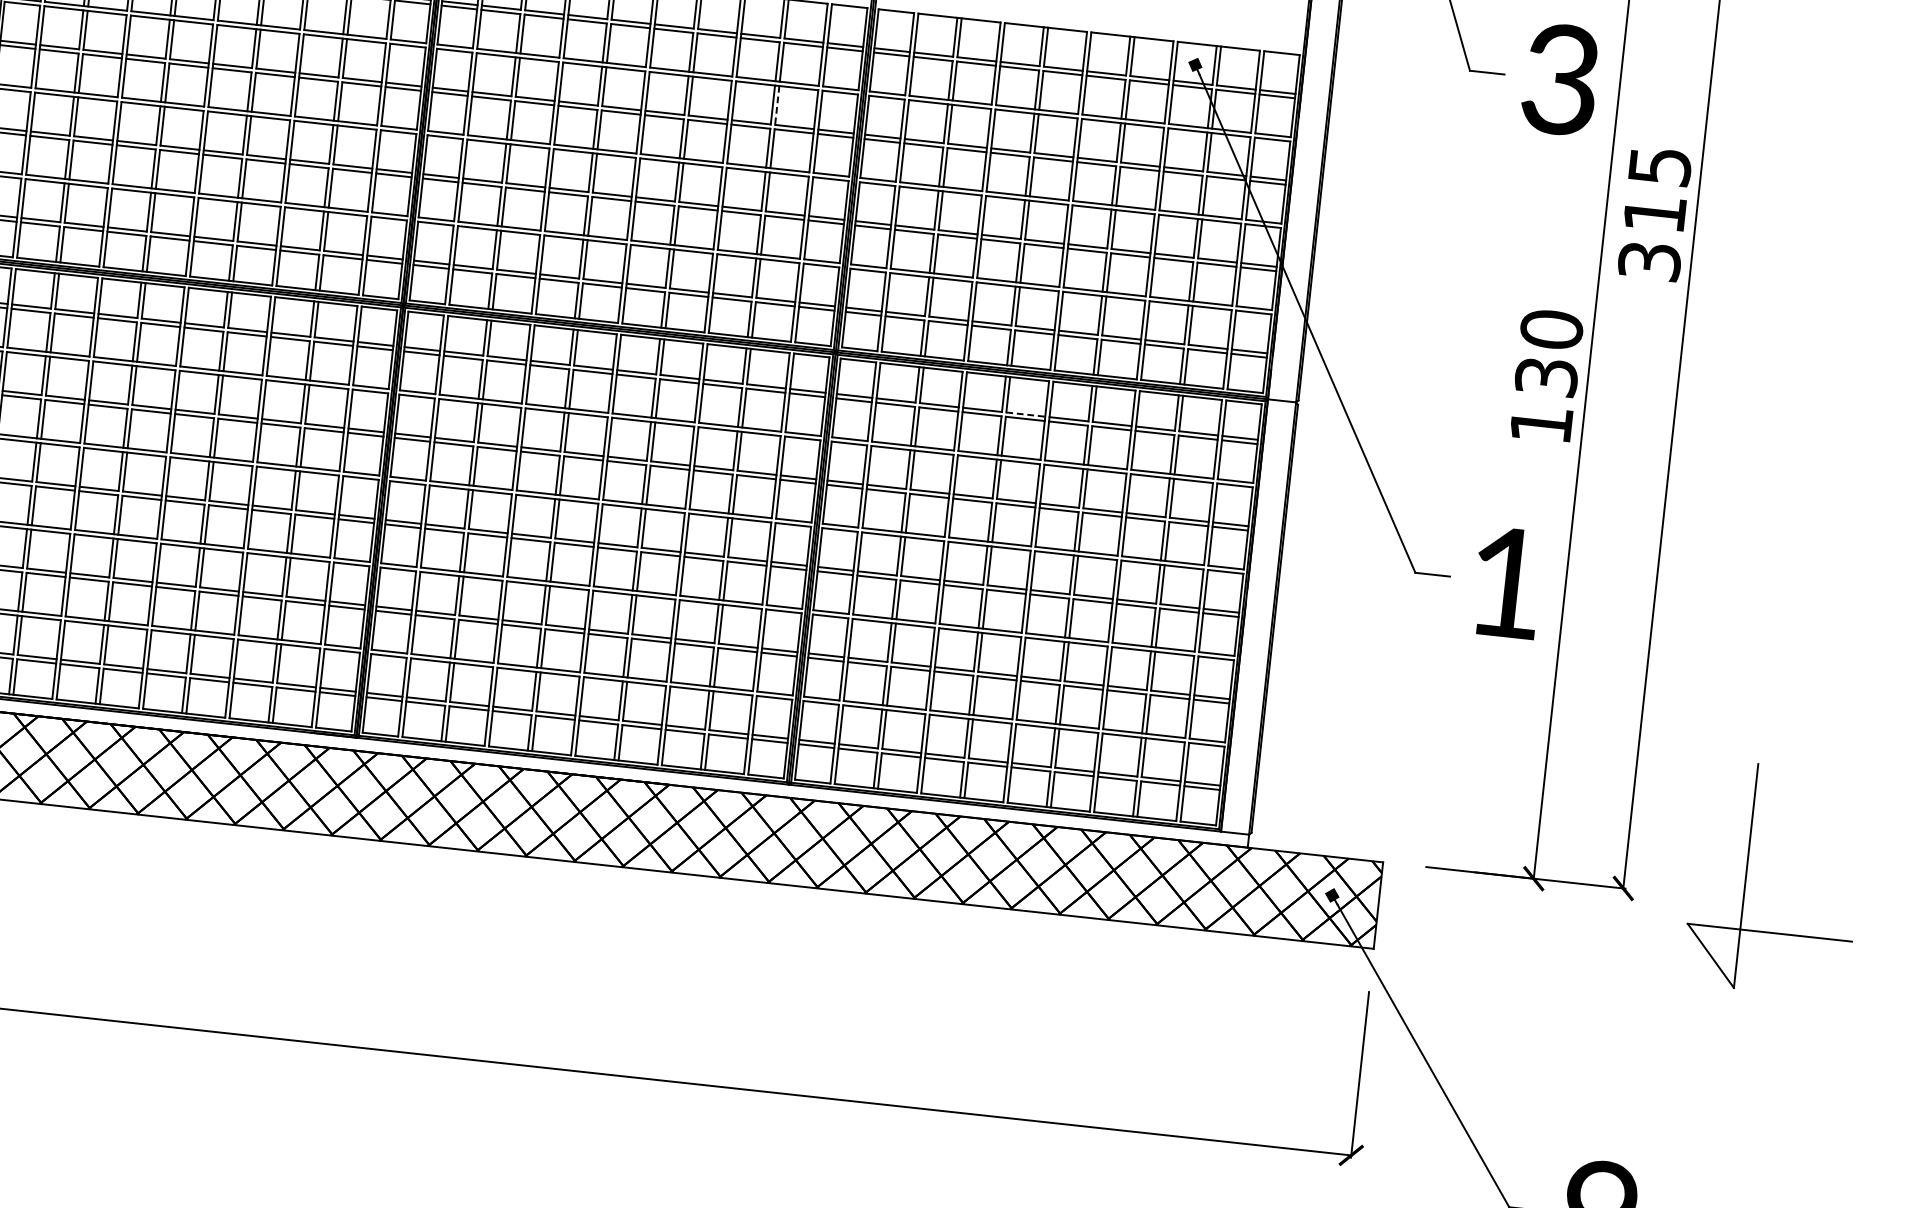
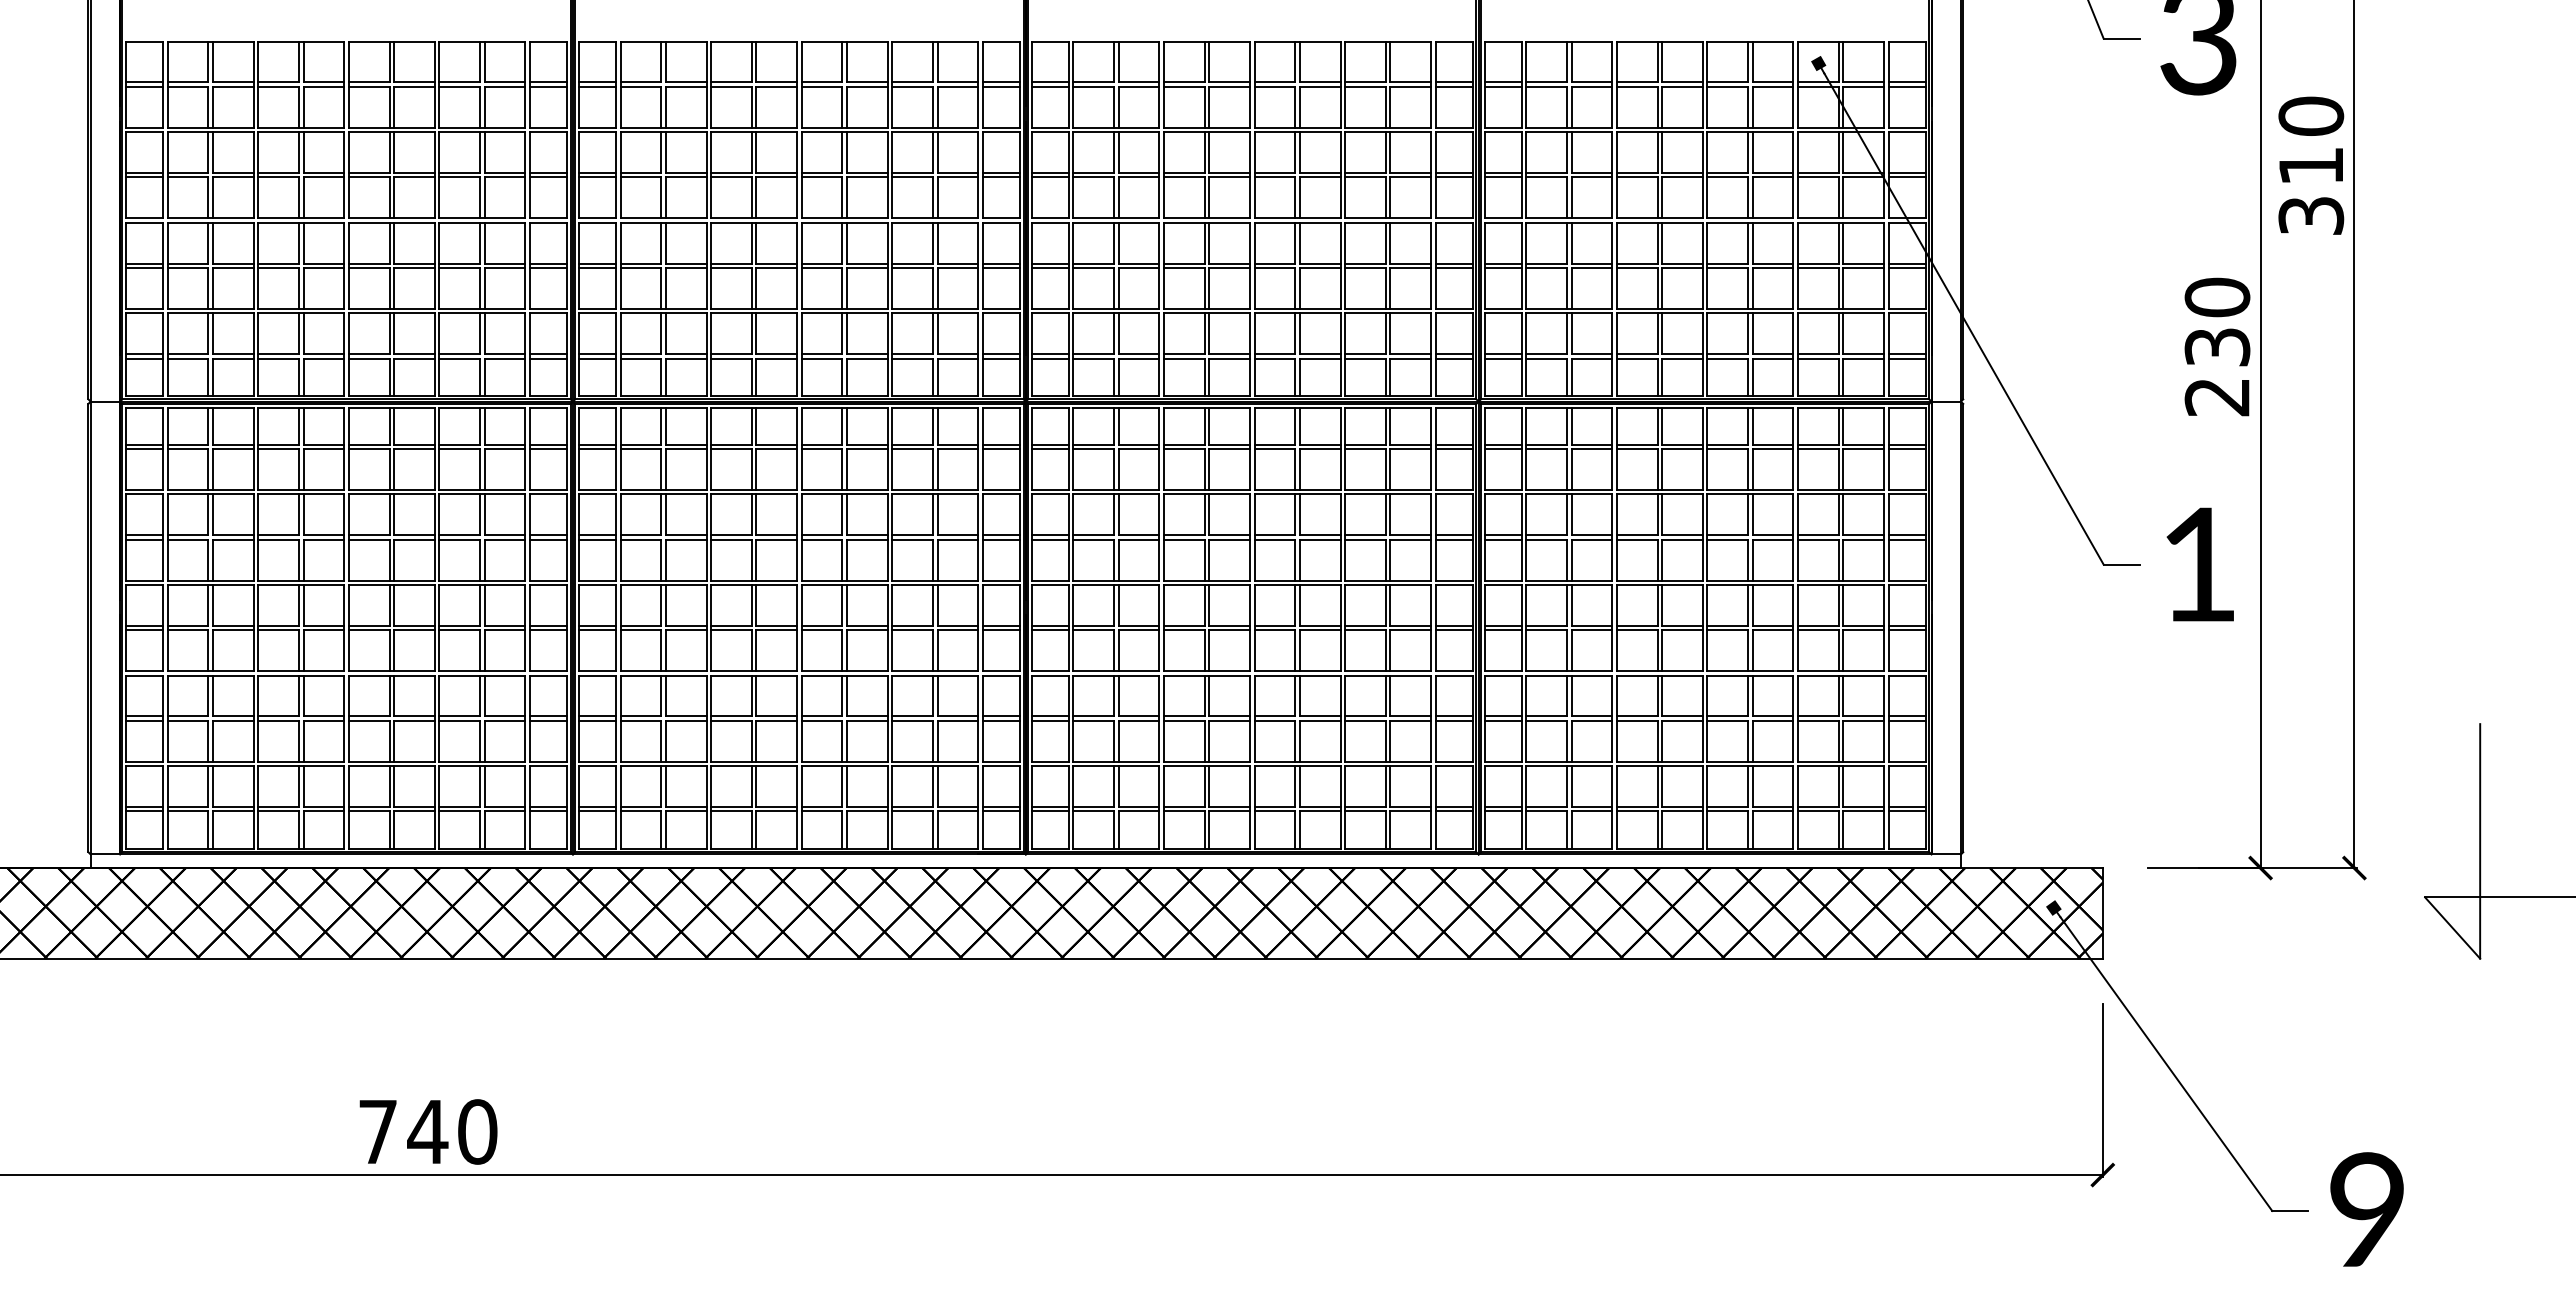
line: (777, 106) -> (1390, 153), dashed -> solid
text: (1660, 165) -> (2311, 115), 315 -> 310
line: (1025, 414) -> (1682, 444), dashed -> solid
text: (1540, 424) -> (2216, 397), 130 -> 230

